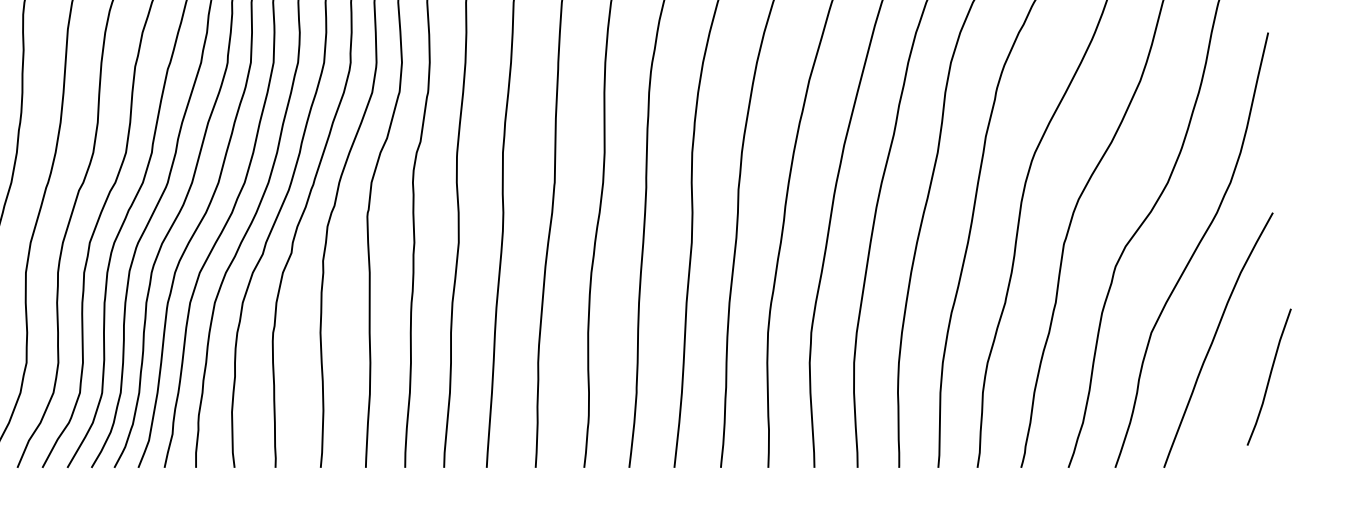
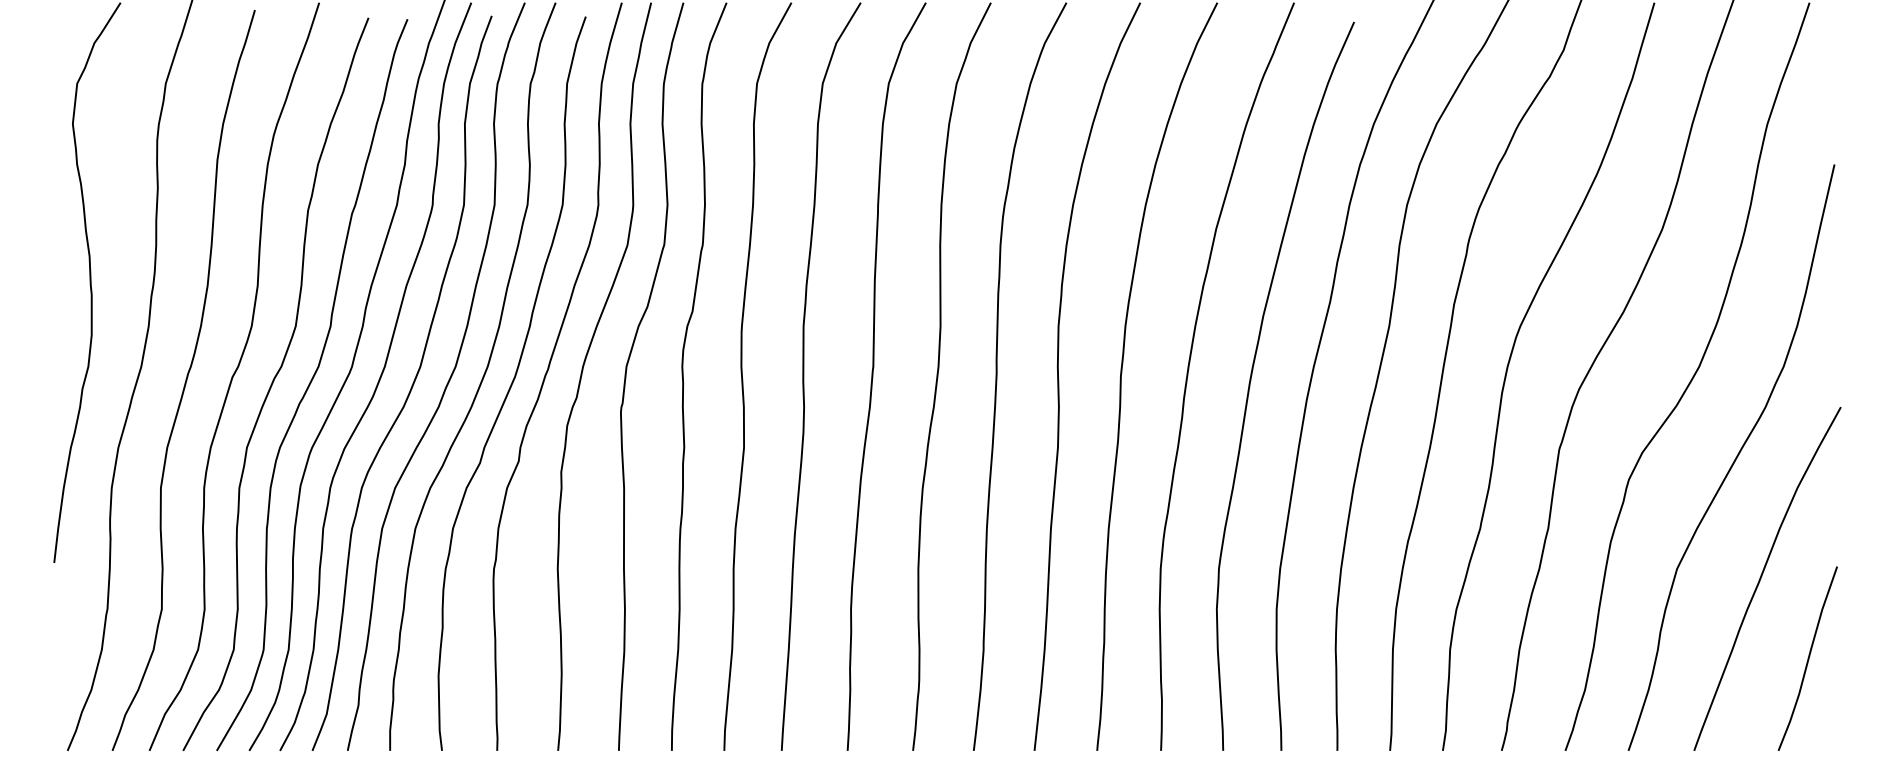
curve: (1268, 377) -> (1807, 658), moved

